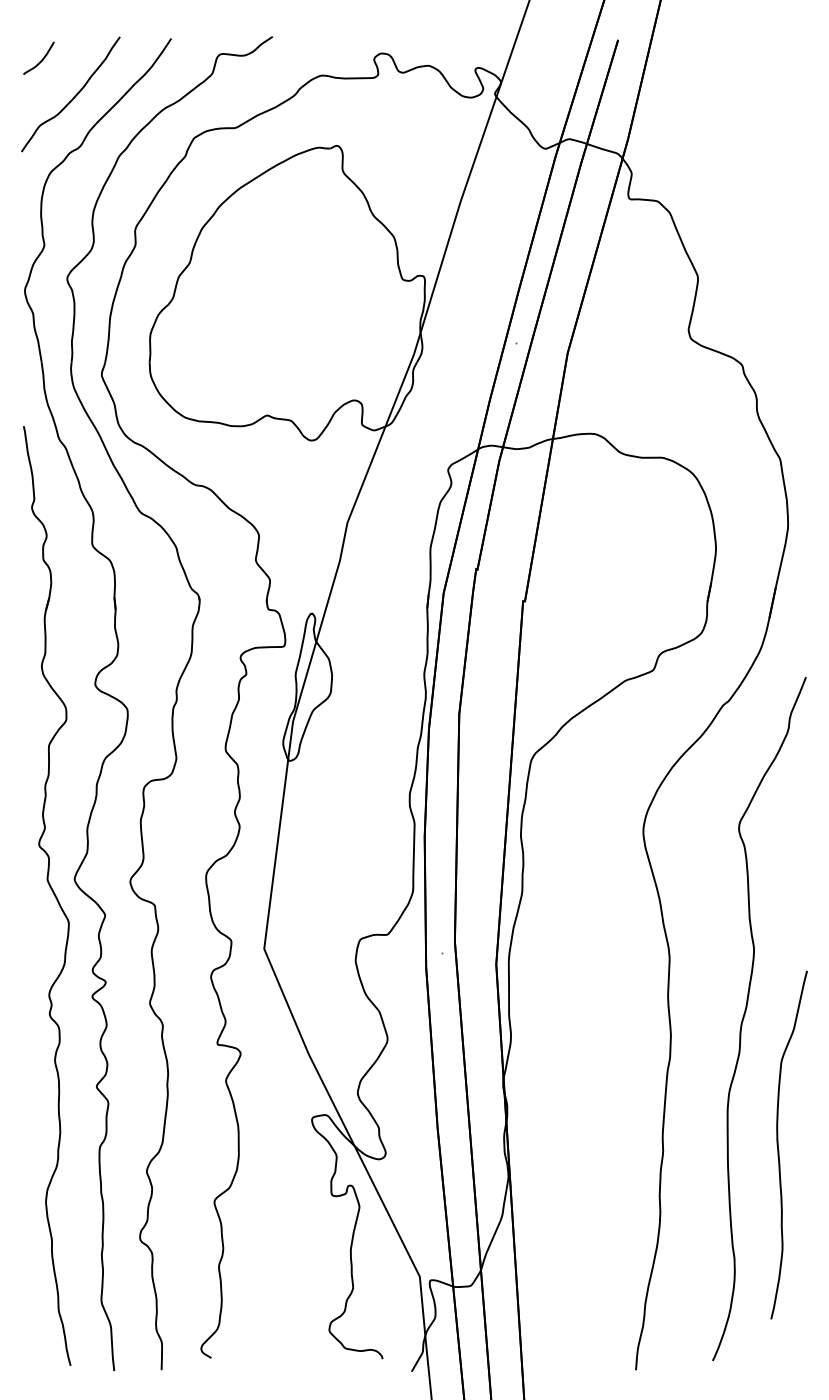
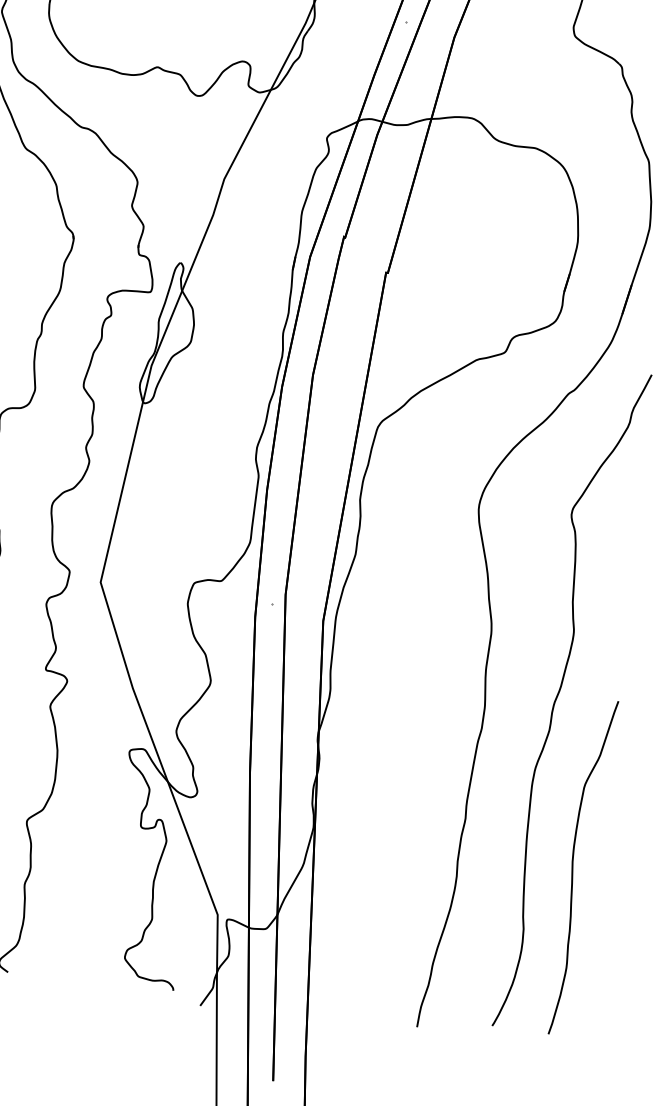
curve: (778, 1144) -> (573, 866), moved

